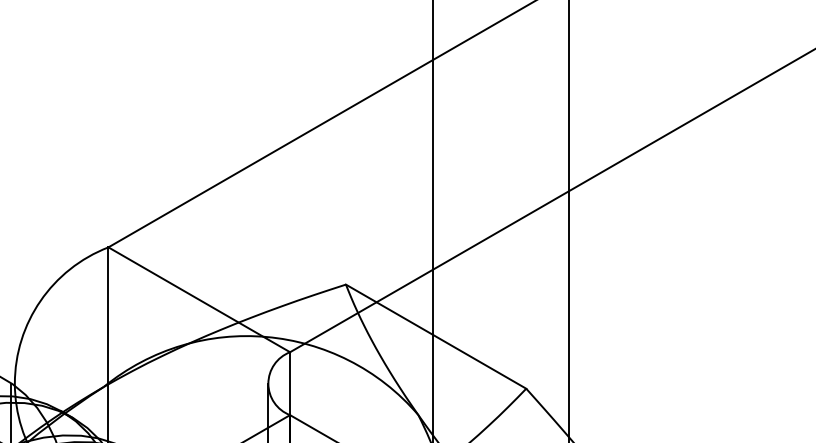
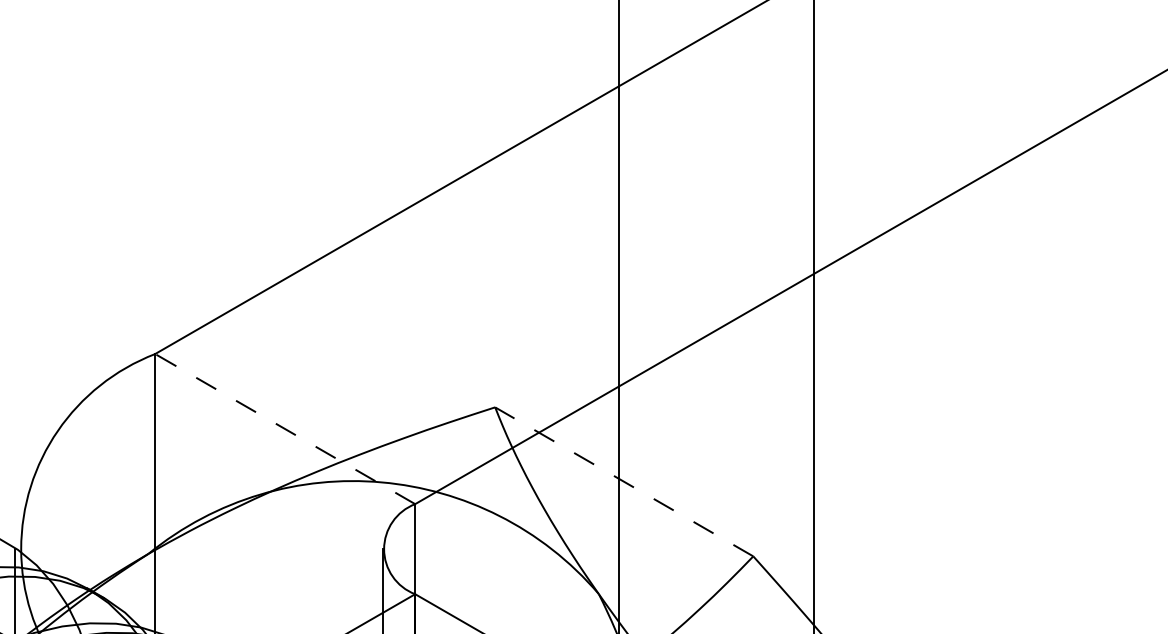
line: (199, 299) -> (285, 428), solid -> dashed
line: (435, 336) -> (623, 481), solid -> dashed

